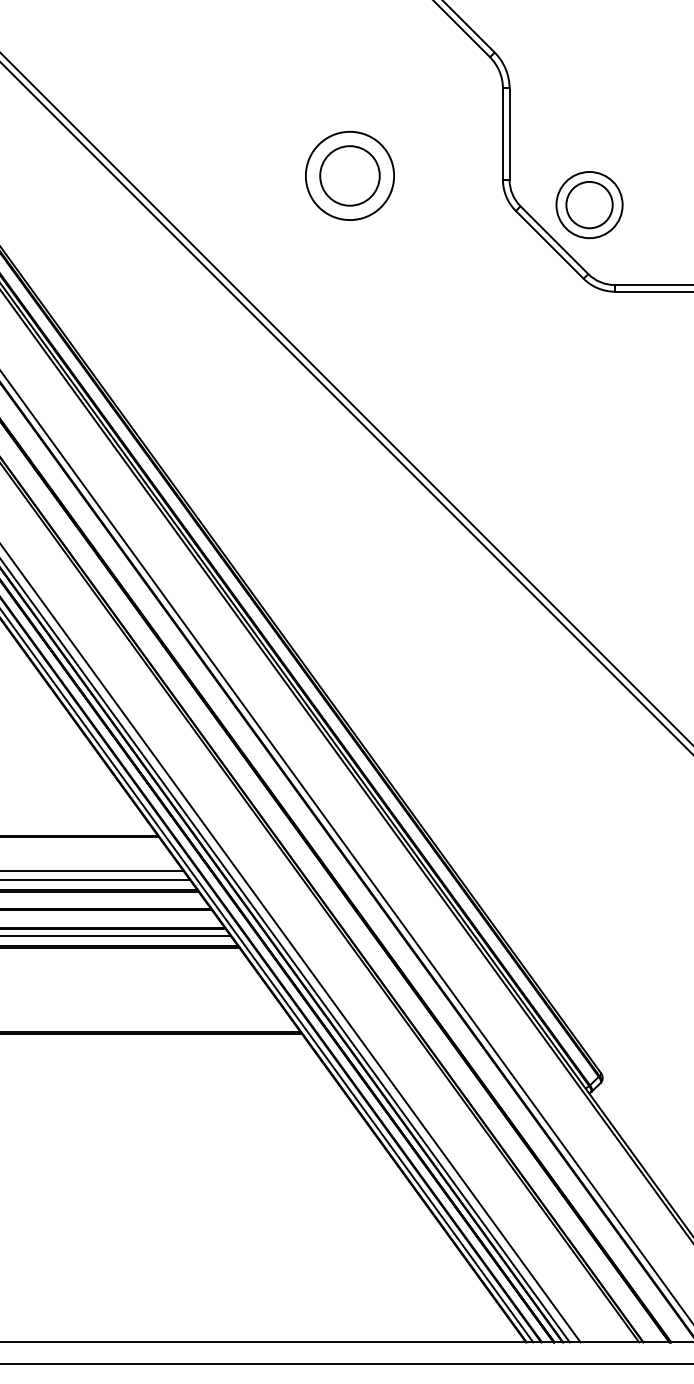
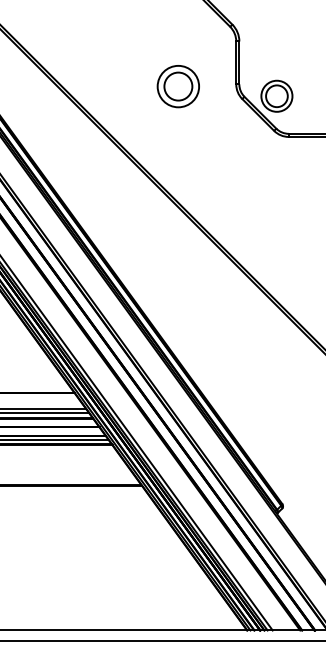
part: (348, 175) -> (177, 86), moved

